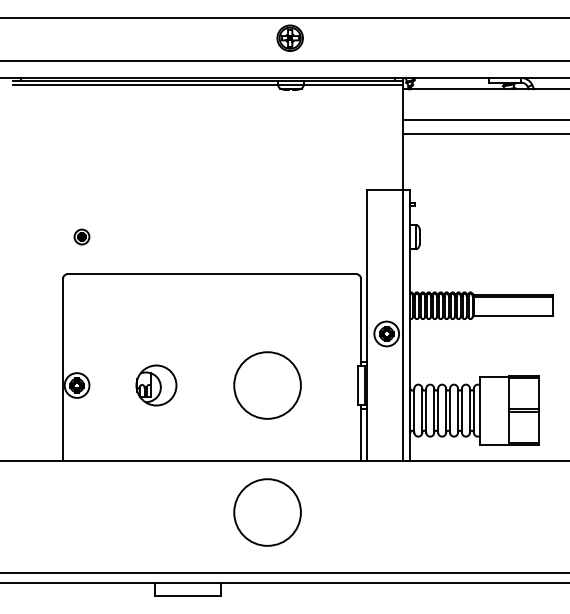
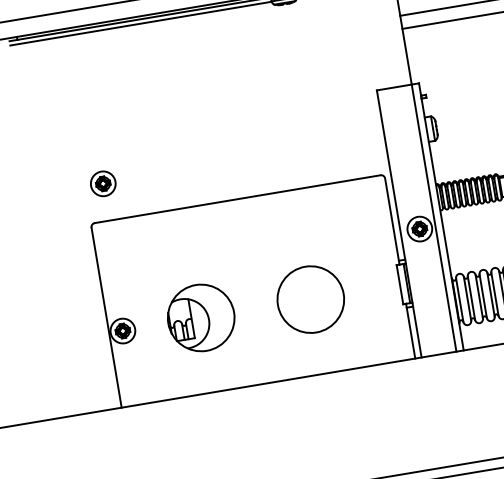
part: (81, 236) -> (102, 183), size x1.67
part: (156, 385) -> (201, 317), size x1.67
circle: (267, 512) -> (331, 424), removed

